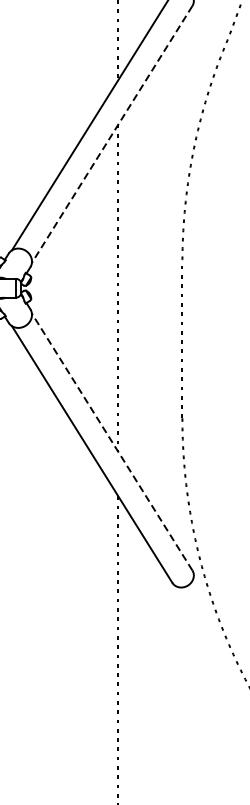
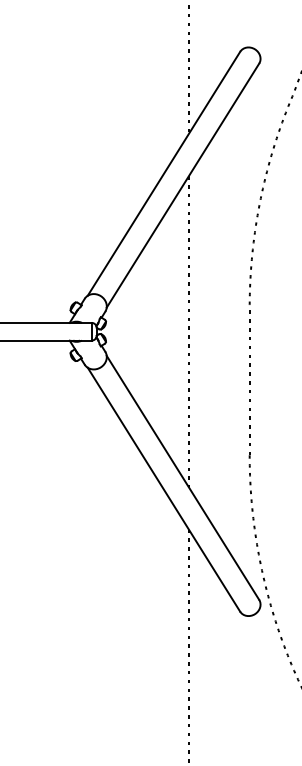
line: (111, 134) -> (182, 185), dashed -> solid
line: (111, 441) -> (182, 477), dashed -> solid

